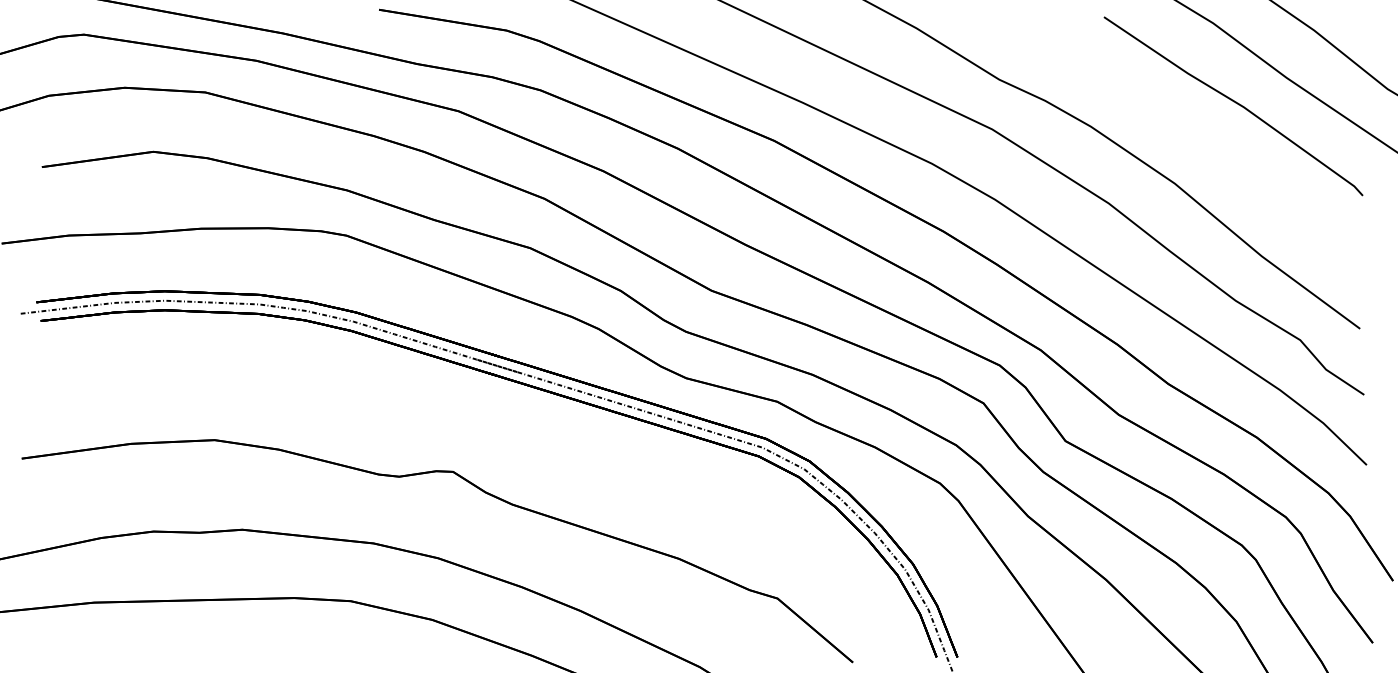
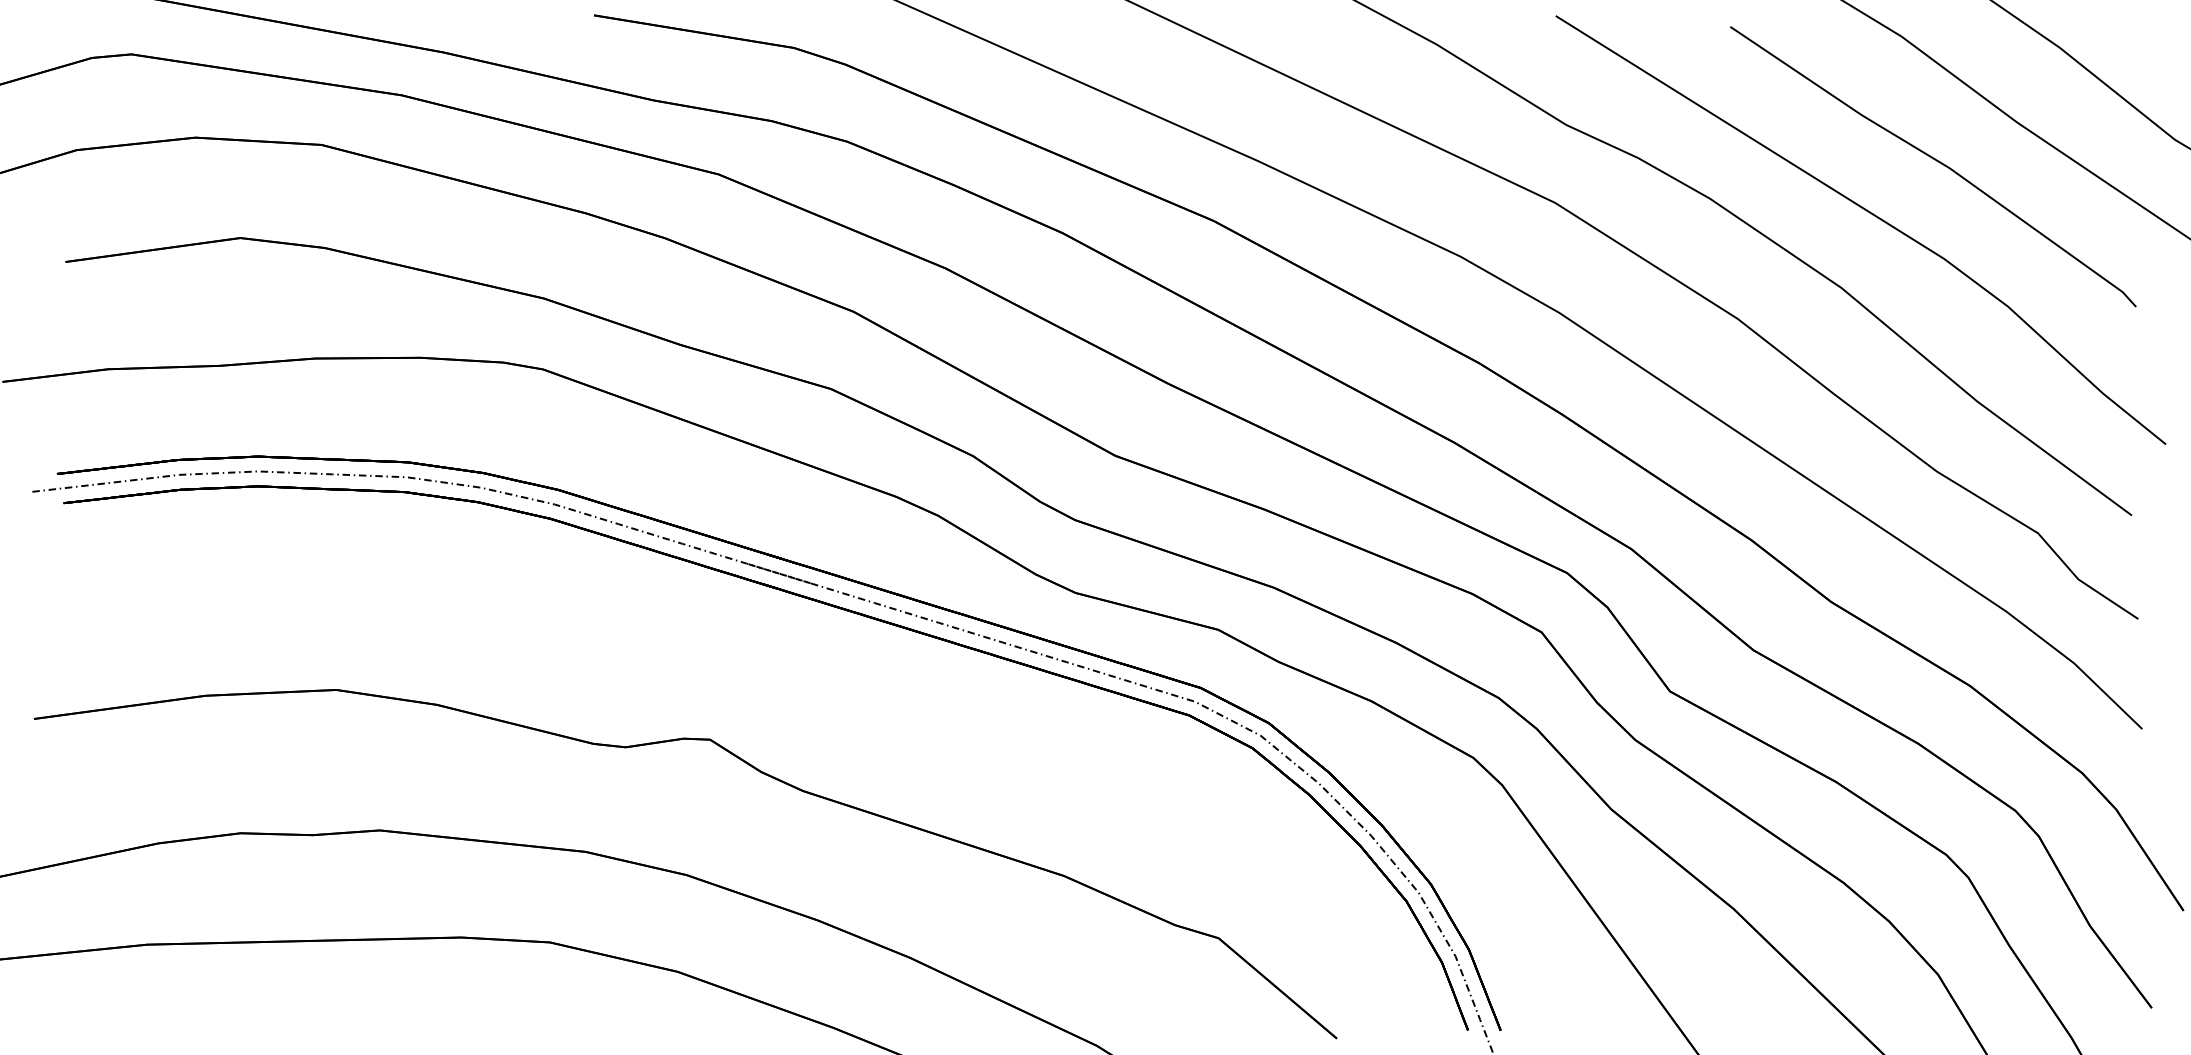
part: (1192, 136) -> (1869, 213), added

